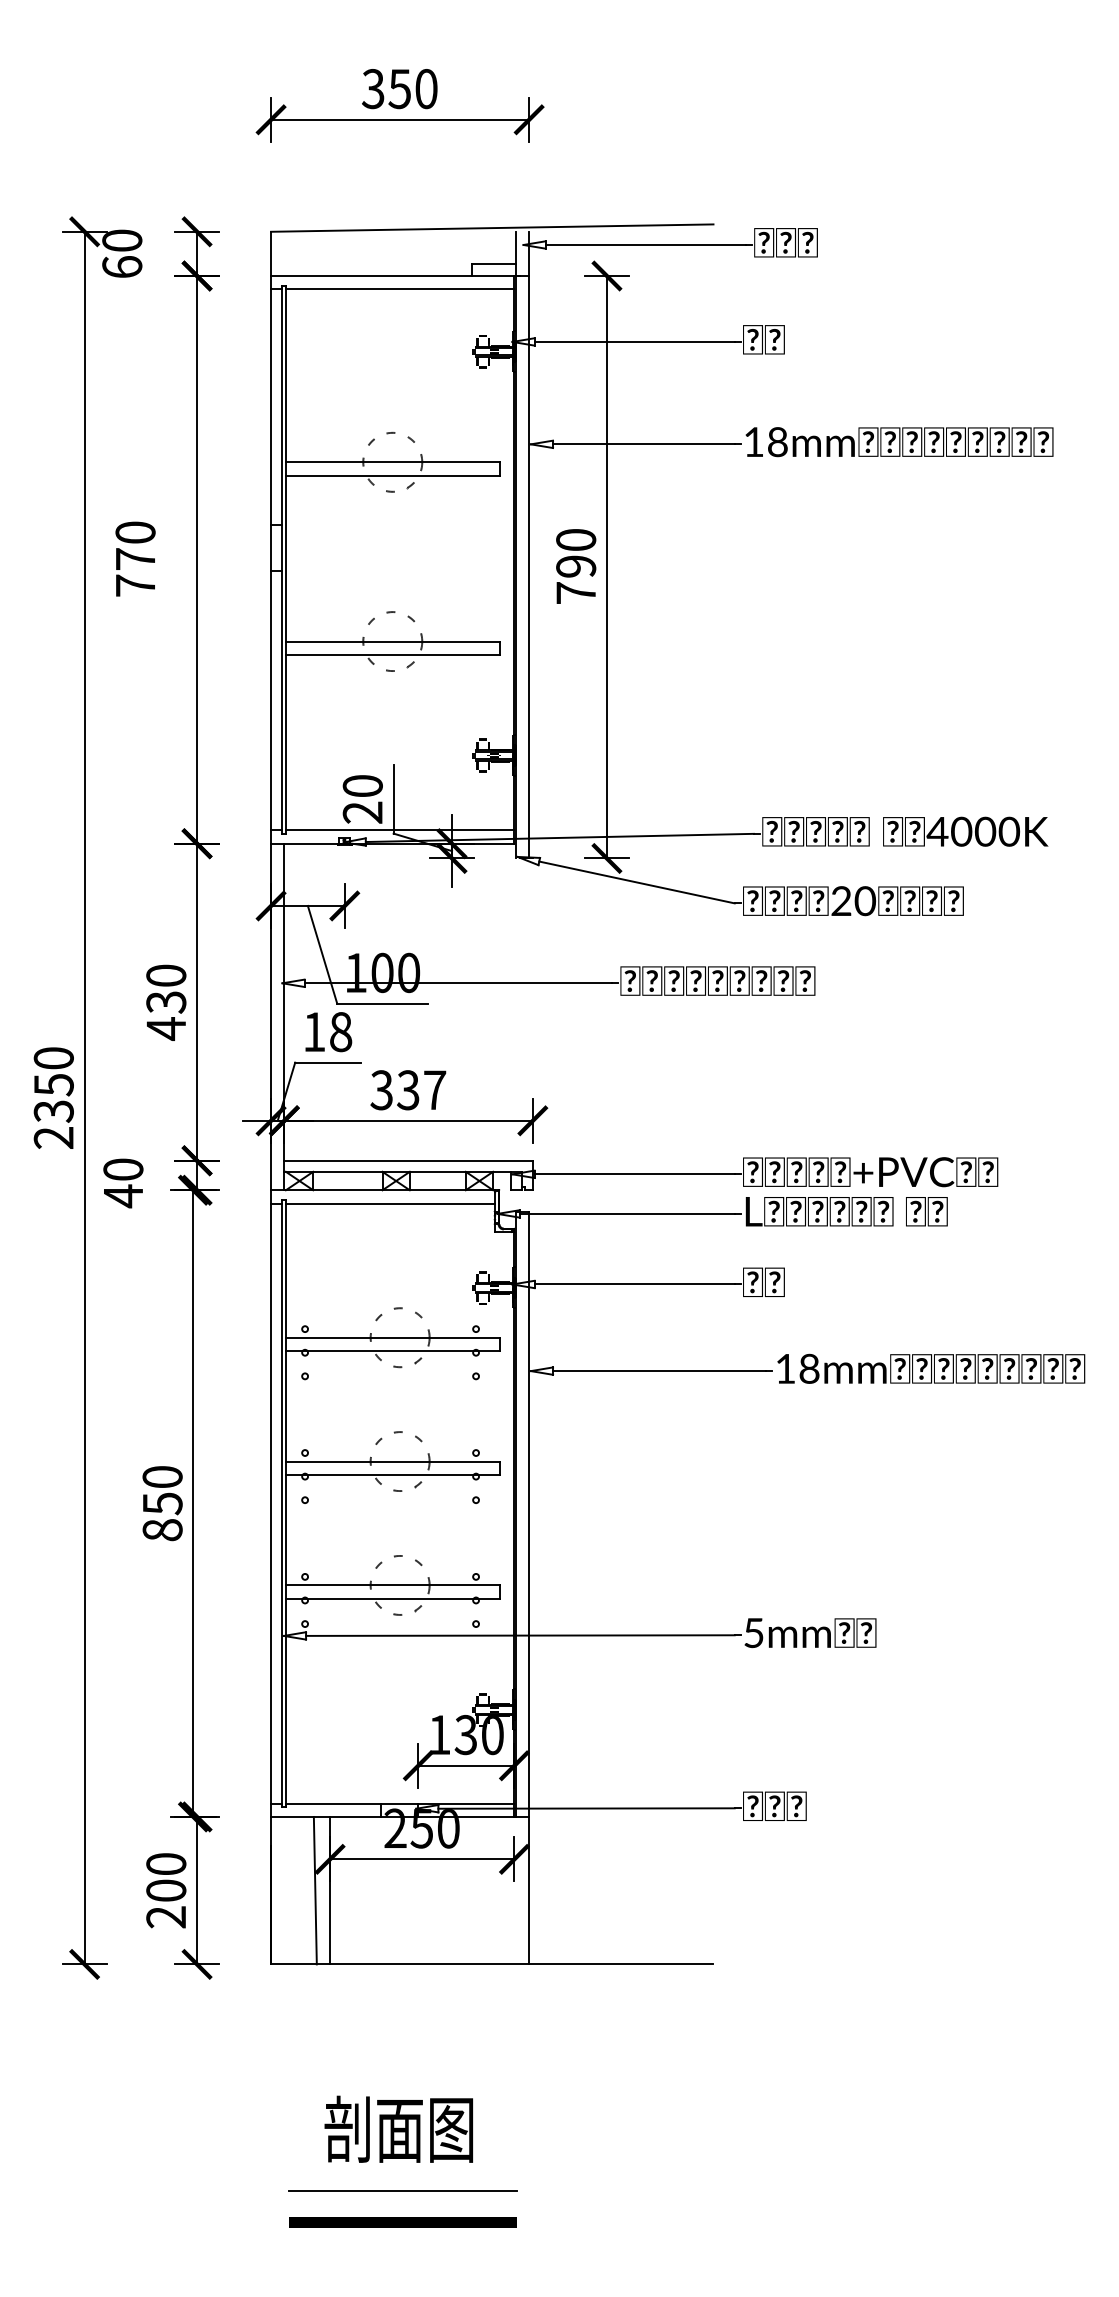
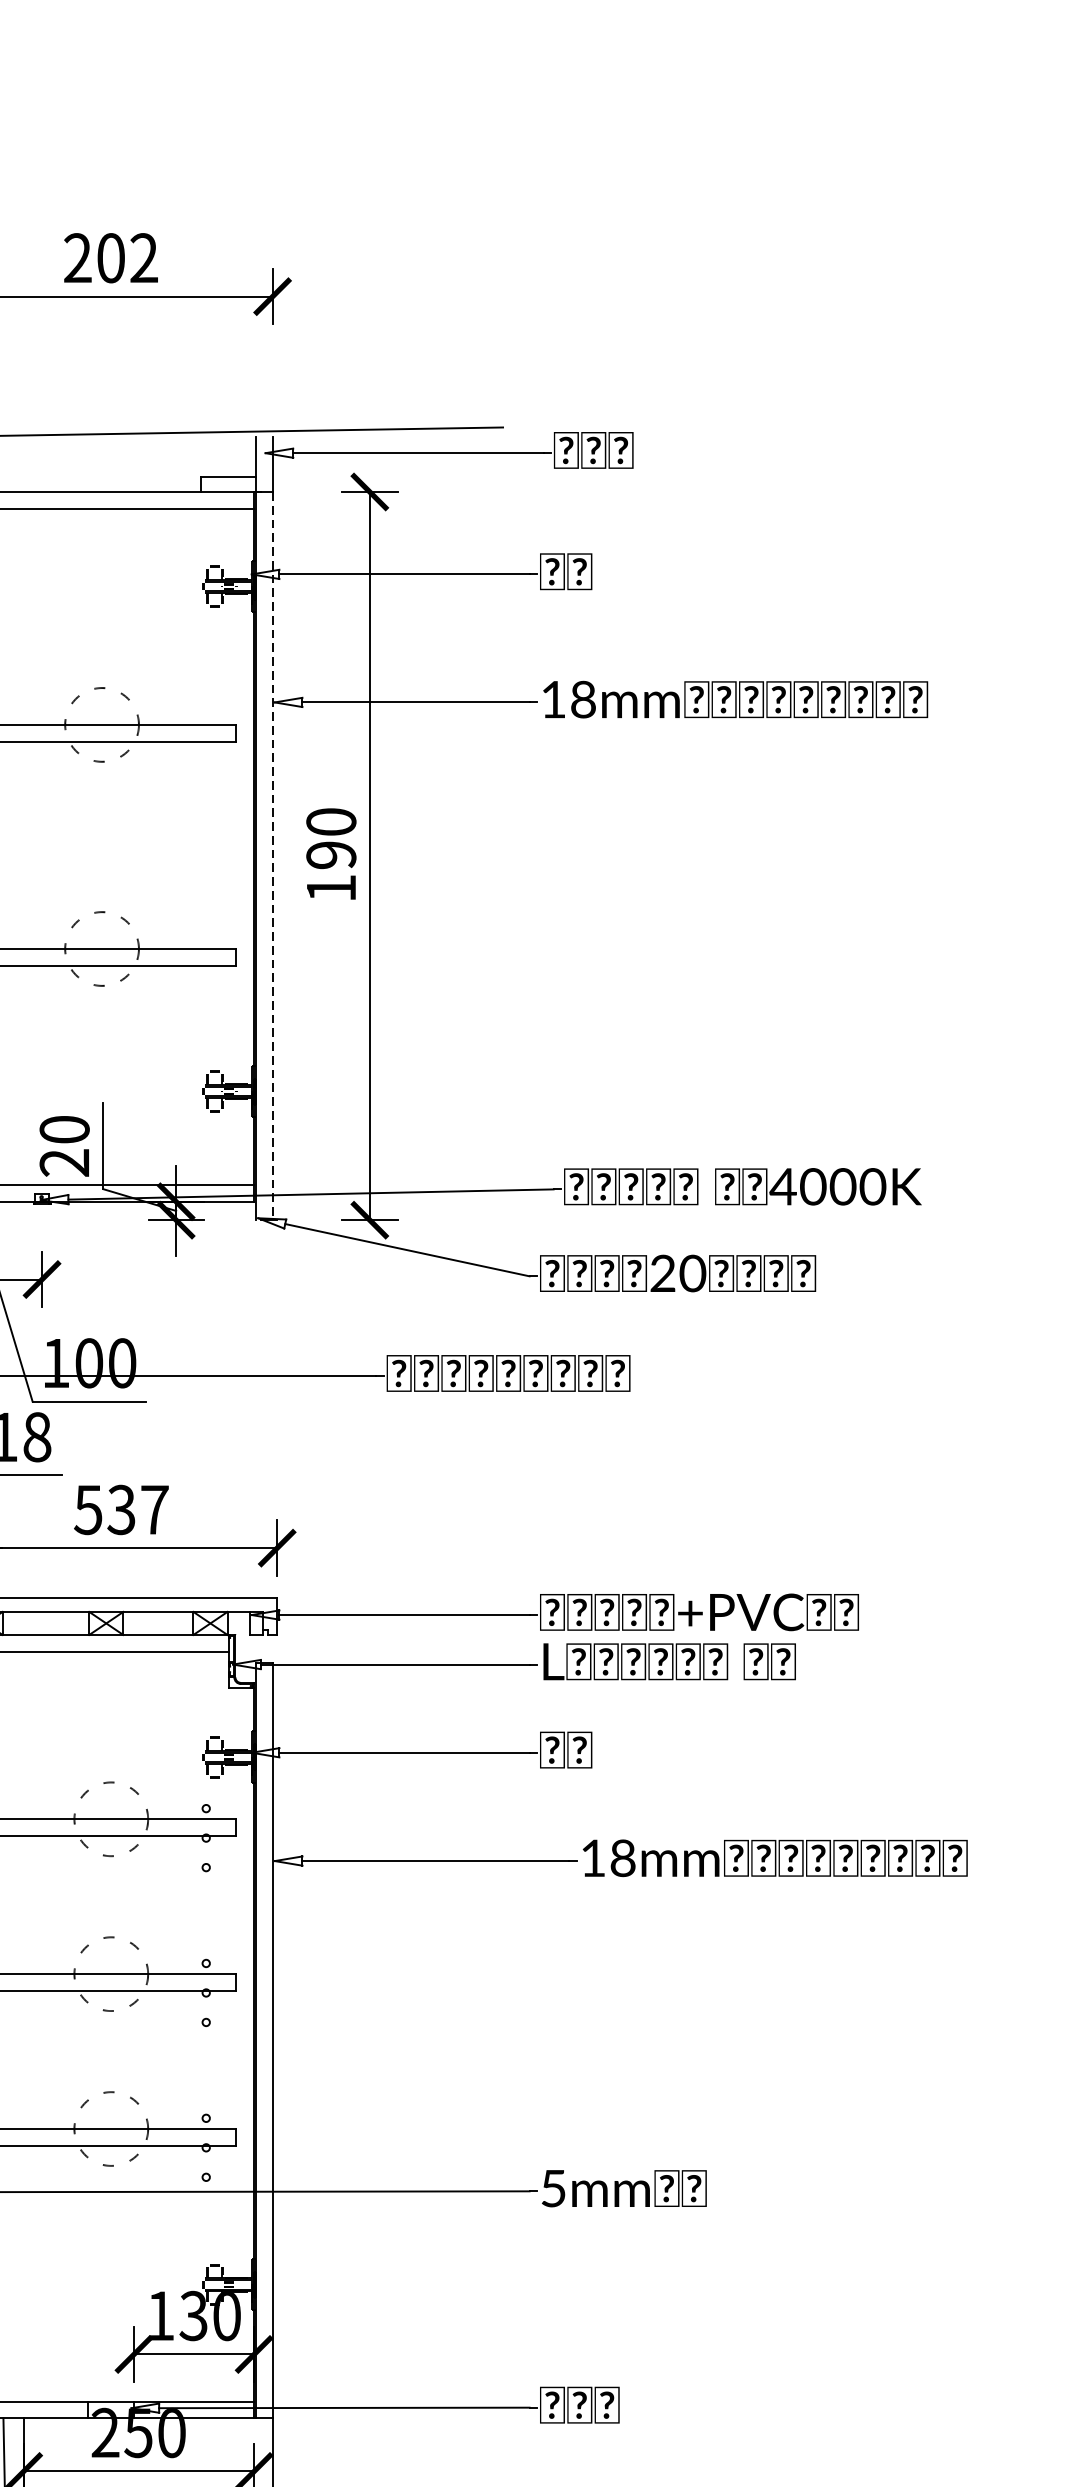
text: (399, 89) -> (110, 258), 350 -> 202
line: (529, 567) -> (273, 856), solid -> dashed
text: (575, 592) -> (330, 887), 790 -> 190
text: (381, 1089) -> (87, 1509), 337 -> 537

